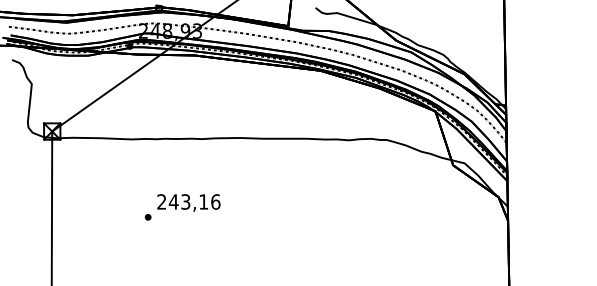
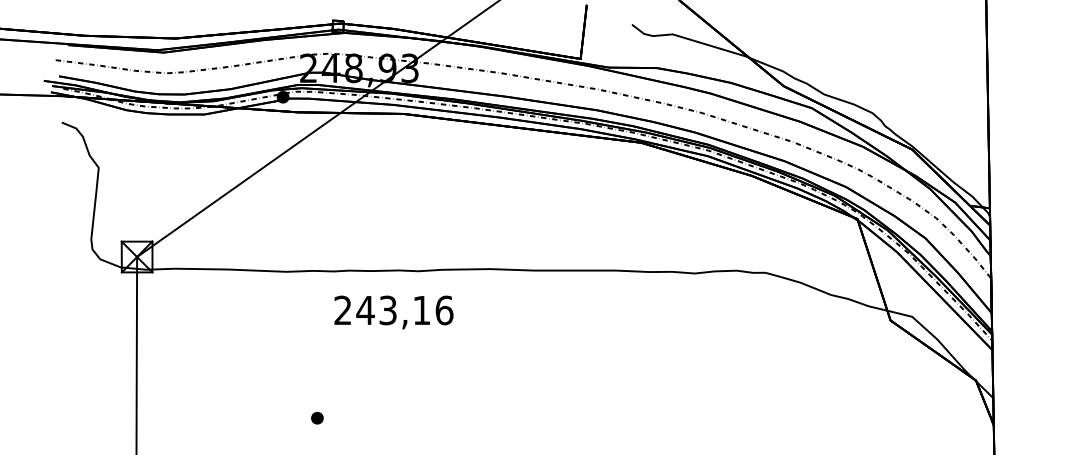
text: (188, 202) -> (393, 311), moved

